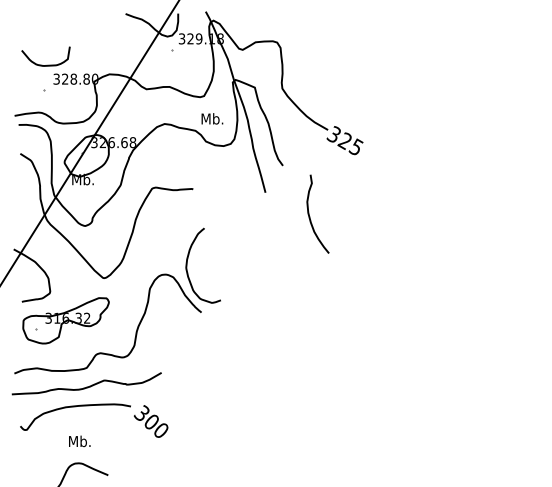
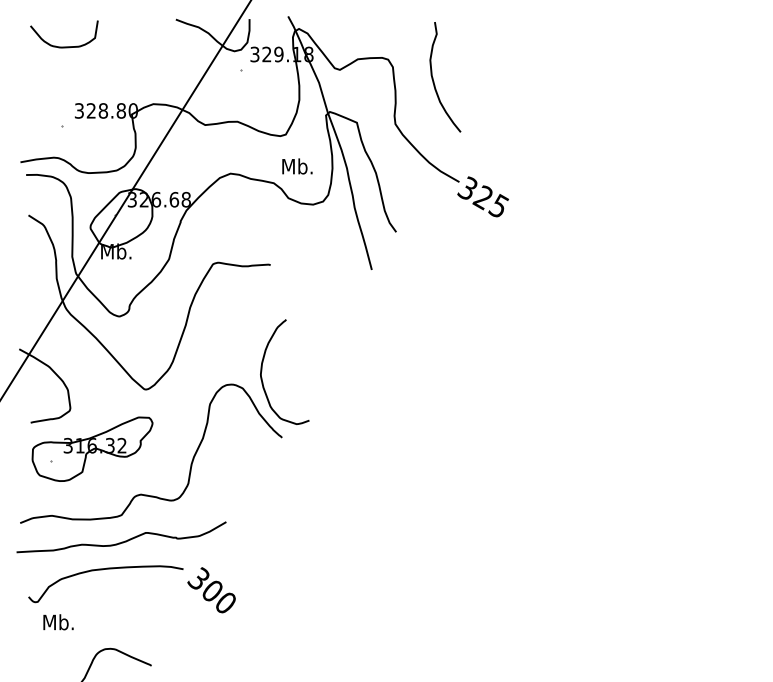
curve: (47, 64) -> (66, 45), moved
curve: (310, 216) -> (434, 80), moved
text: (79, 441) -> (58, 622), moved

